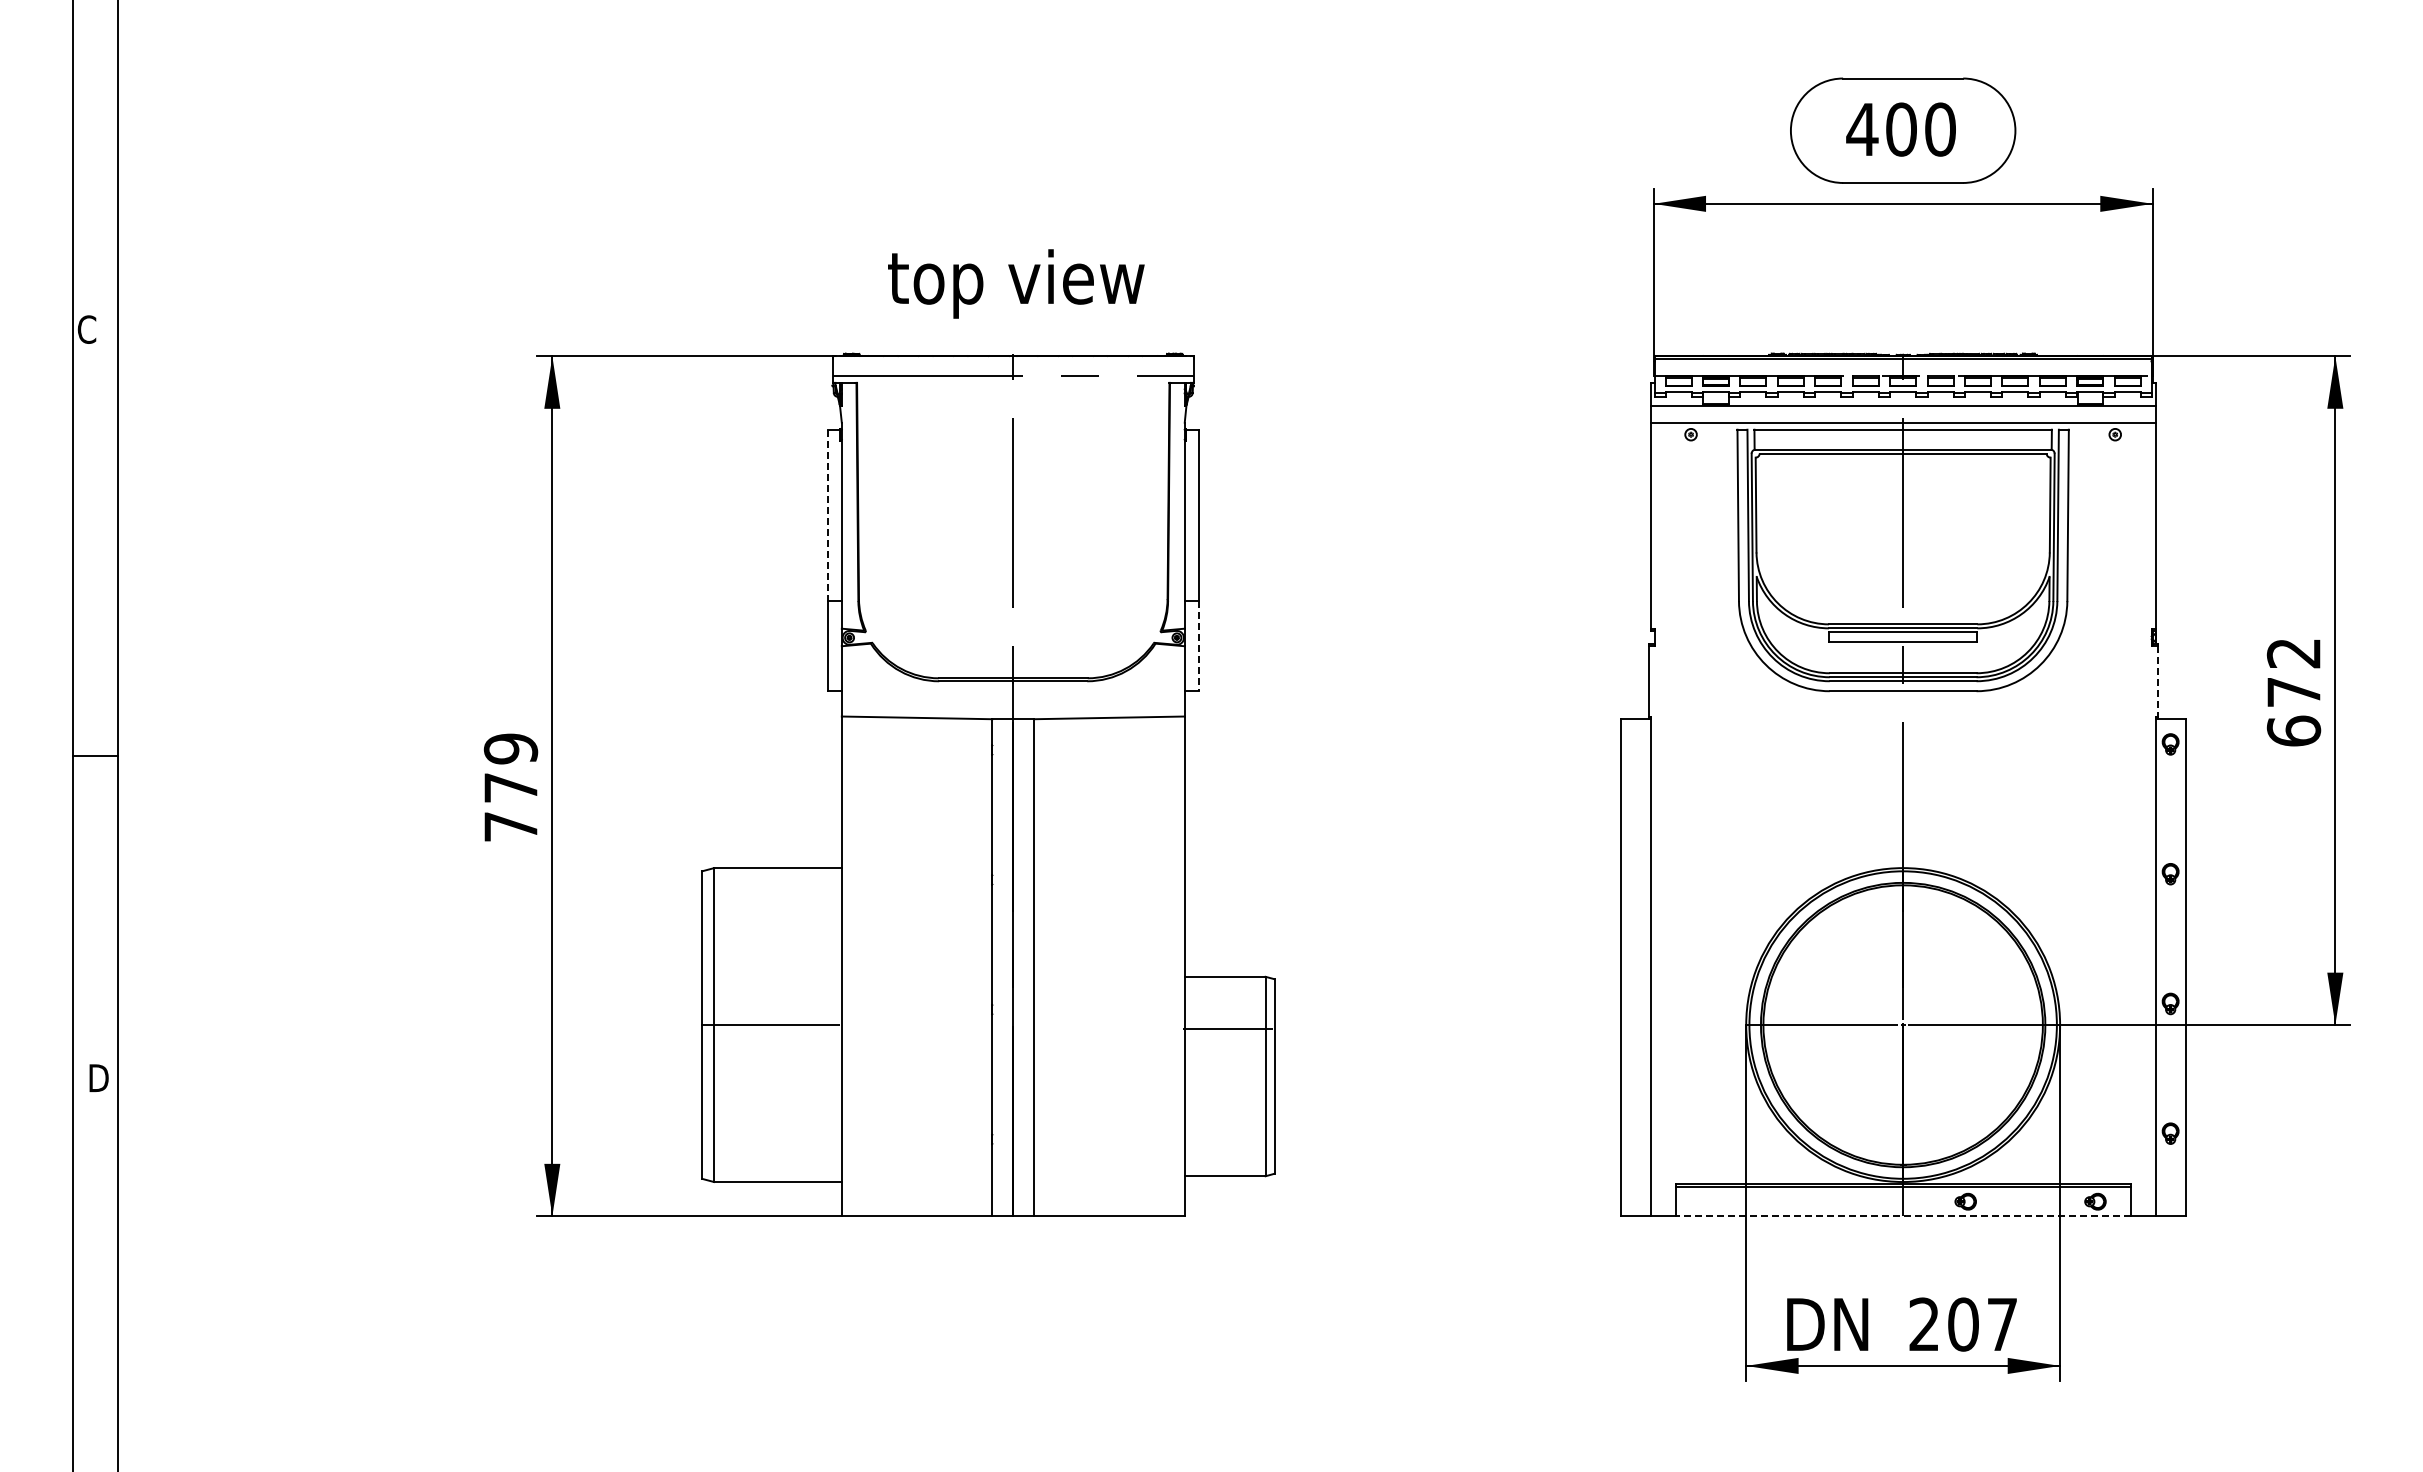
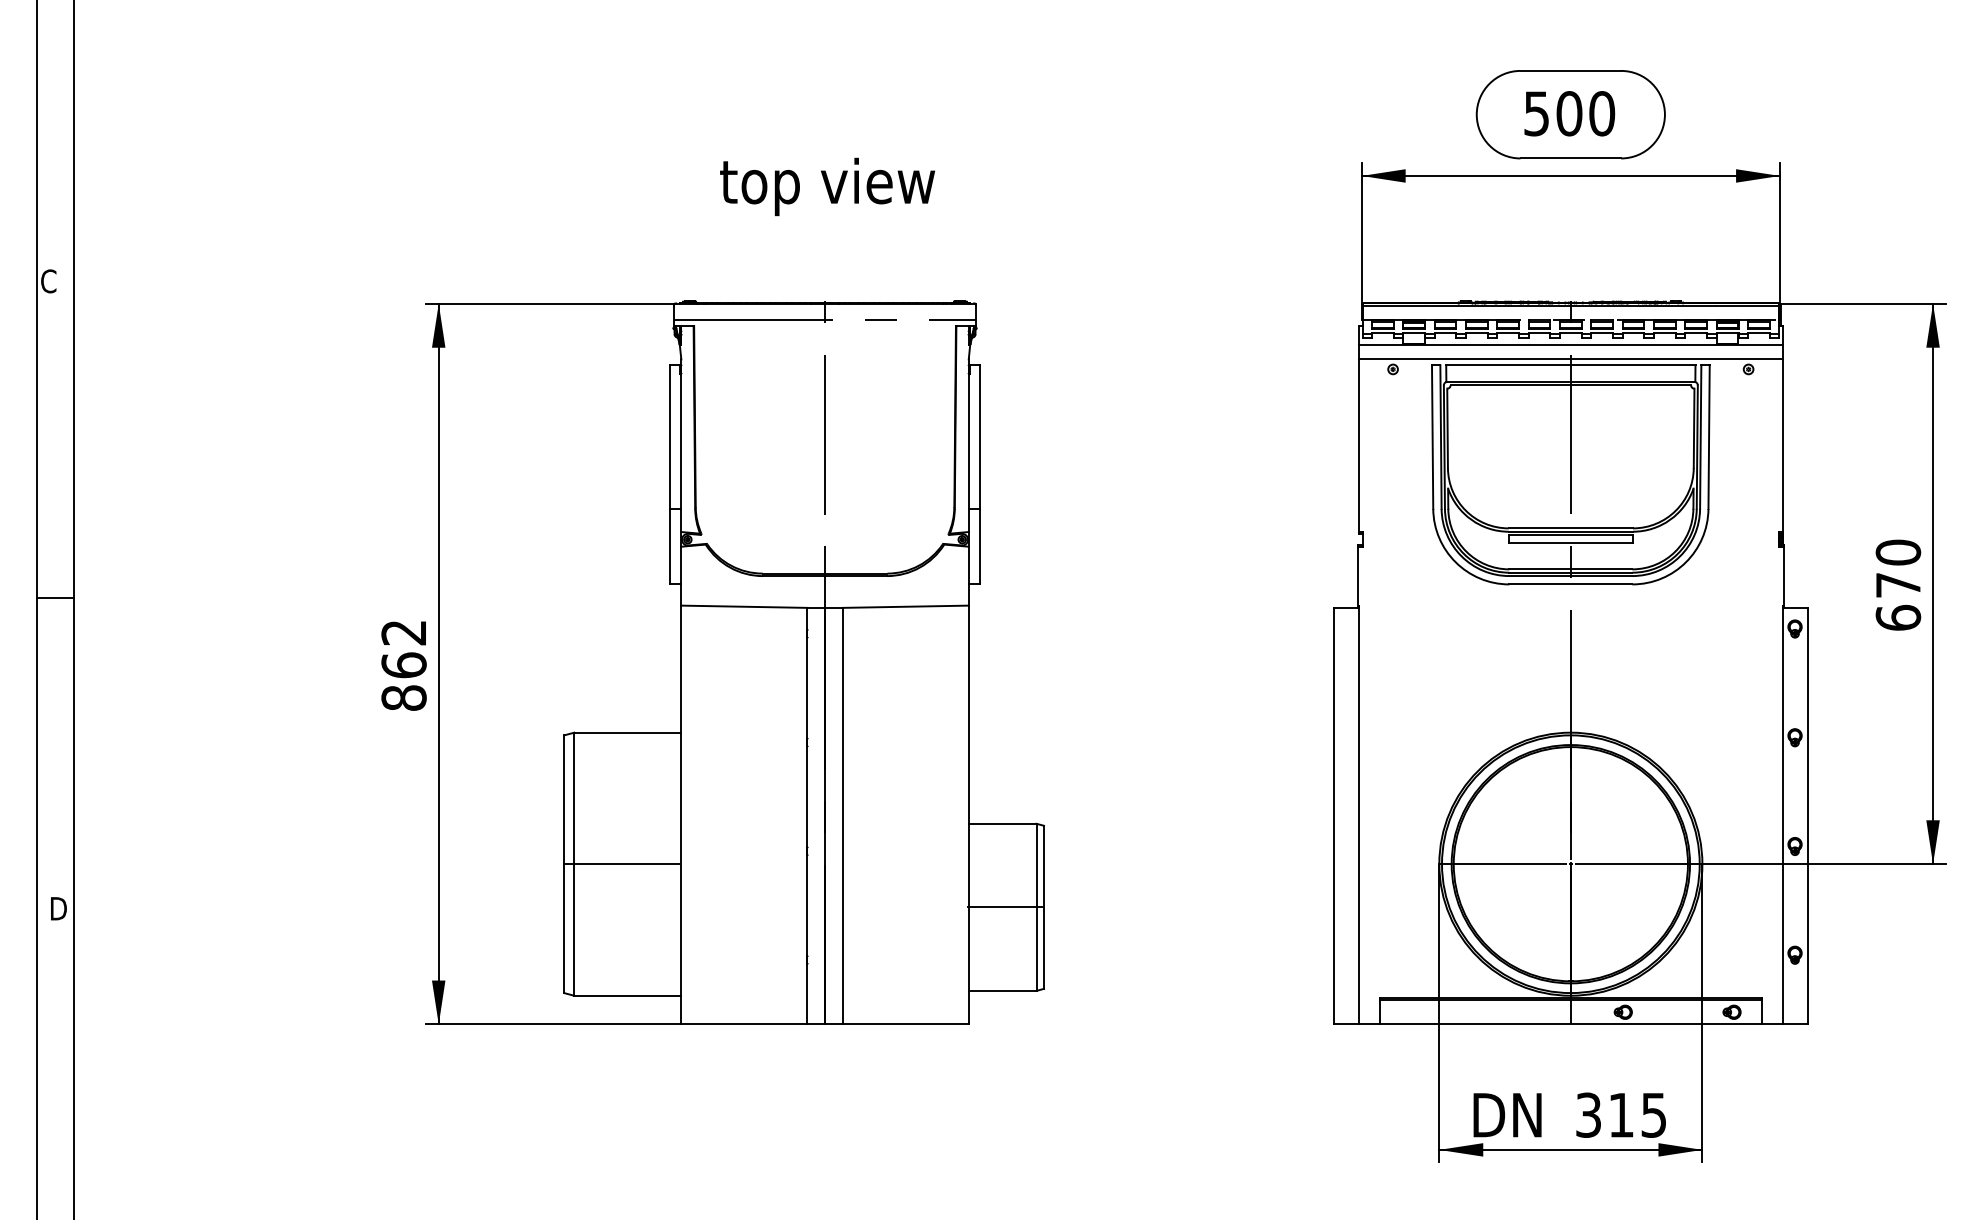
text: (1862, 129) -> (1536, 113), 400 -> 500
text: (1016, 283) -> (827, 186), moved
line: (827, 515) -> (669, 437), dashed -> solid
line: (1198, 646) -> (980, 546), dashed -> solid
text: (2293, 652) -> (1897, 551), 672 -> 670
line: (2157, 681) -> (1784, 576), dashed -> solid
line: (94, 756) -> (55, 598), moved
text: (510, 787) -> (403, 665), 779 -> 862
line: (1227, 1028) -> (1004, 907), moved
line: (1903, 1216) -> (1571, 1024), dashed -> solid
text: (1962, 1324) -> (1620, 1115), 207 -> 315

